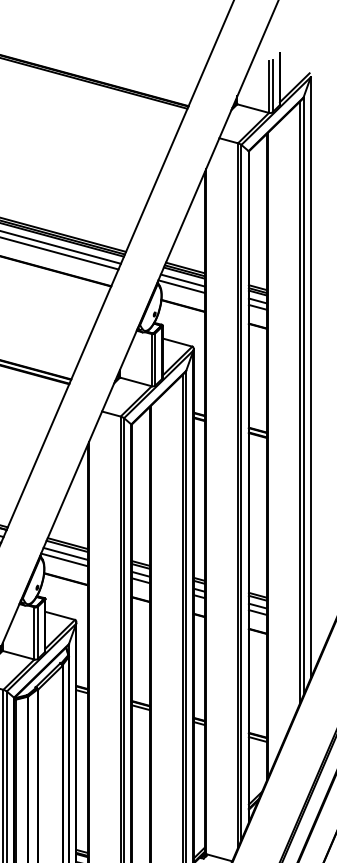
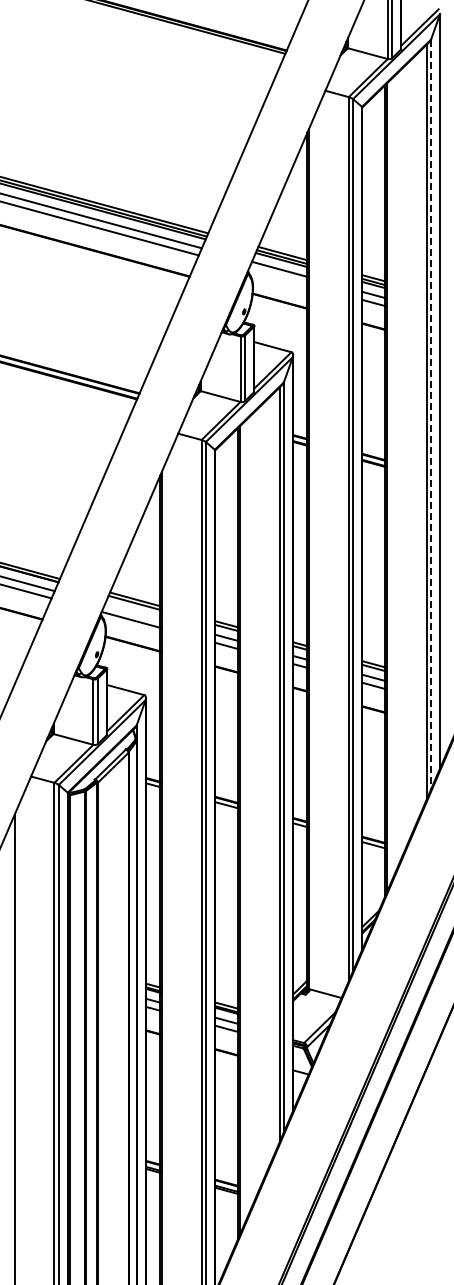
line: (181, 286) -> (277, 276), removed
line: (303, 396) -> (431, 414), solid -> dashed
line: (65, 553) -> (132, 611), removed

